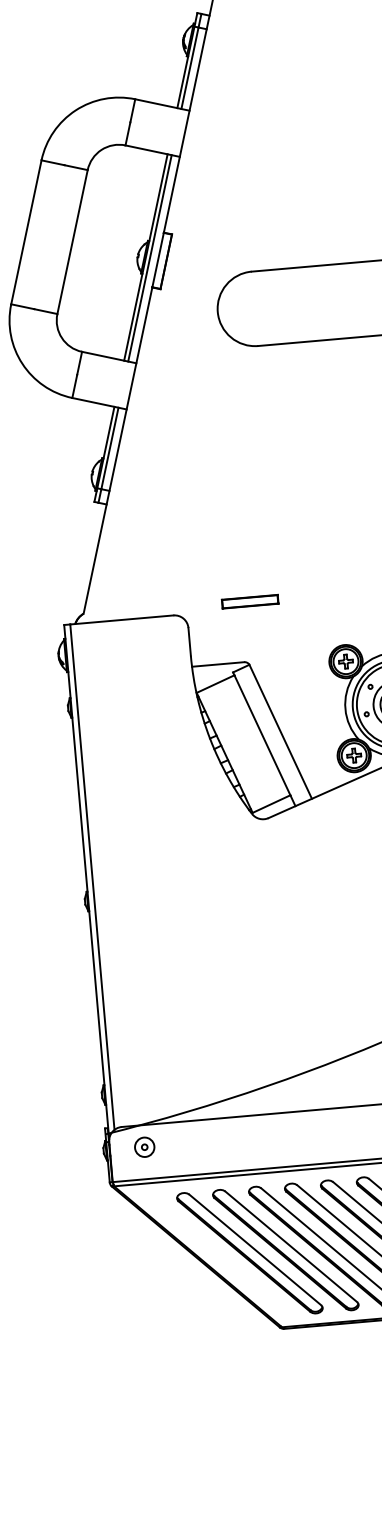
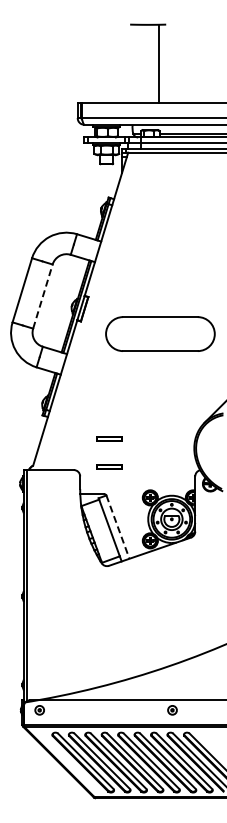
line: (71, 242) -> (42, 296), solid -> dashed
part: (245, 539) -> (109, 438), added
line: (279, 732) -> (117, 527), solid -> dashed

